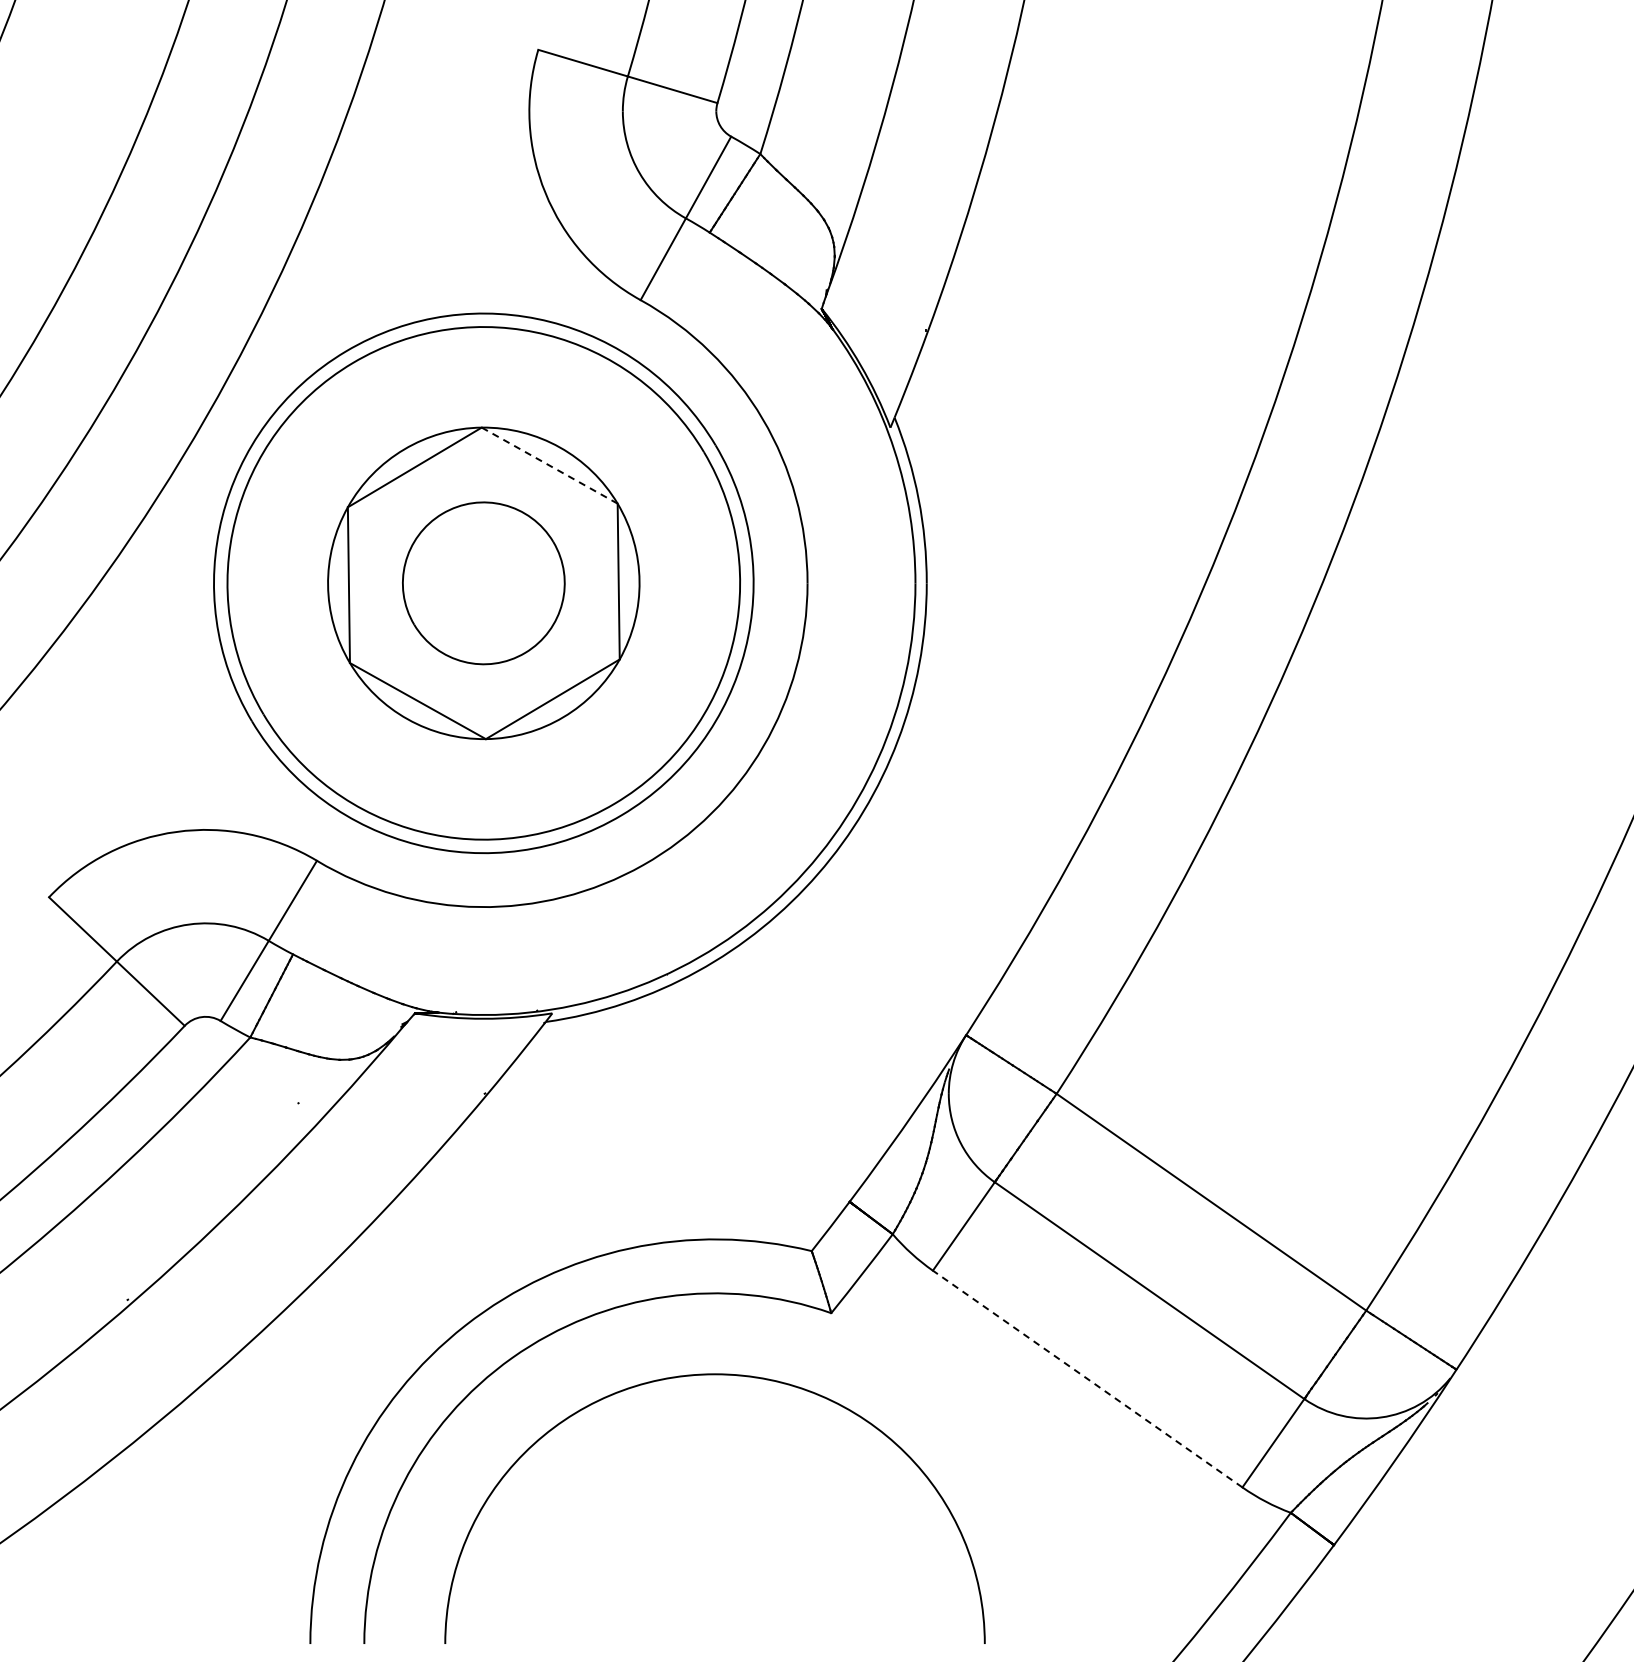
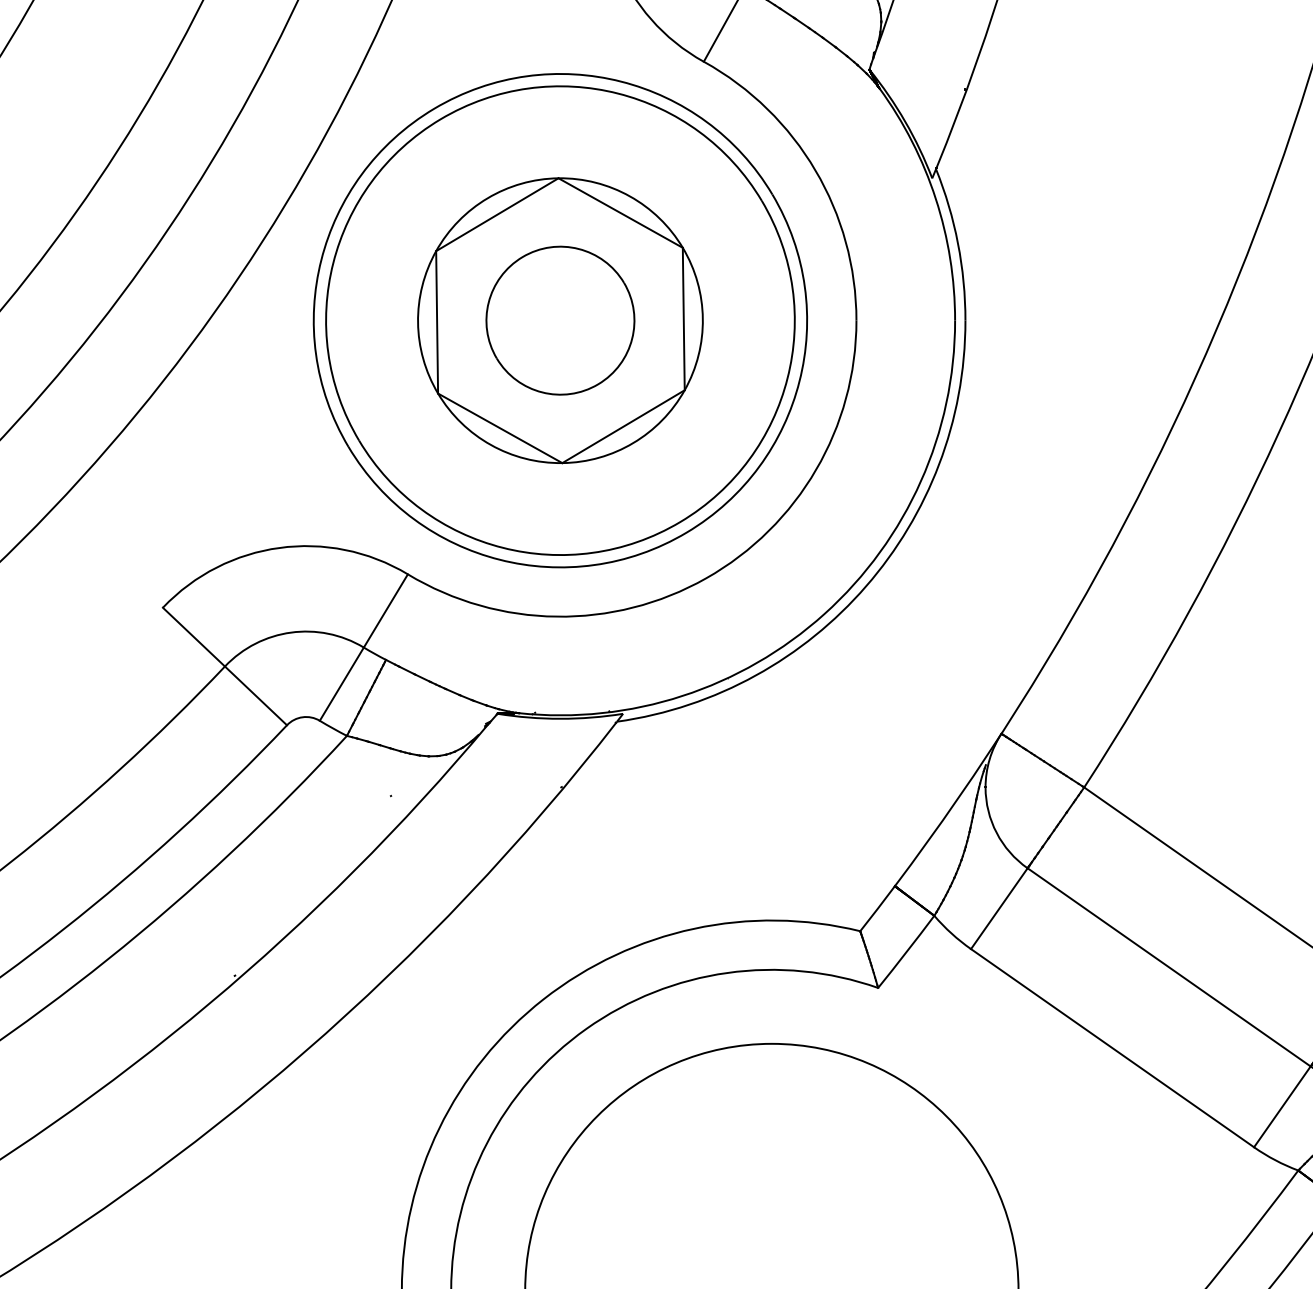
line: (549, 465) -> (620, 212), dashed -> solid
line: (1087, 1379) -> (1112, 1048), dashed -> solid

